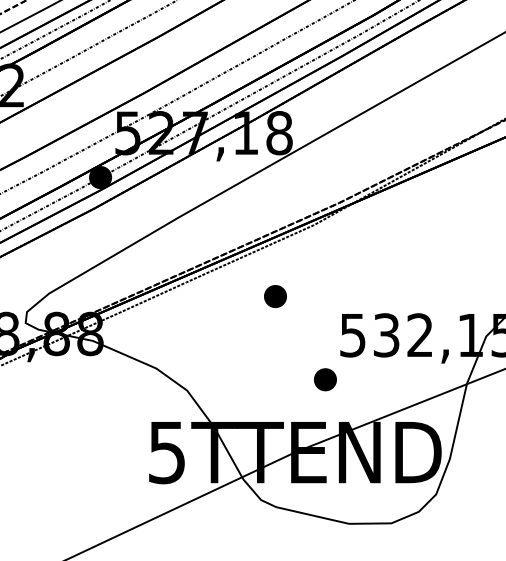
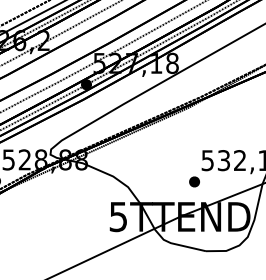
part: (275, 295) -> (170, 141), removed

